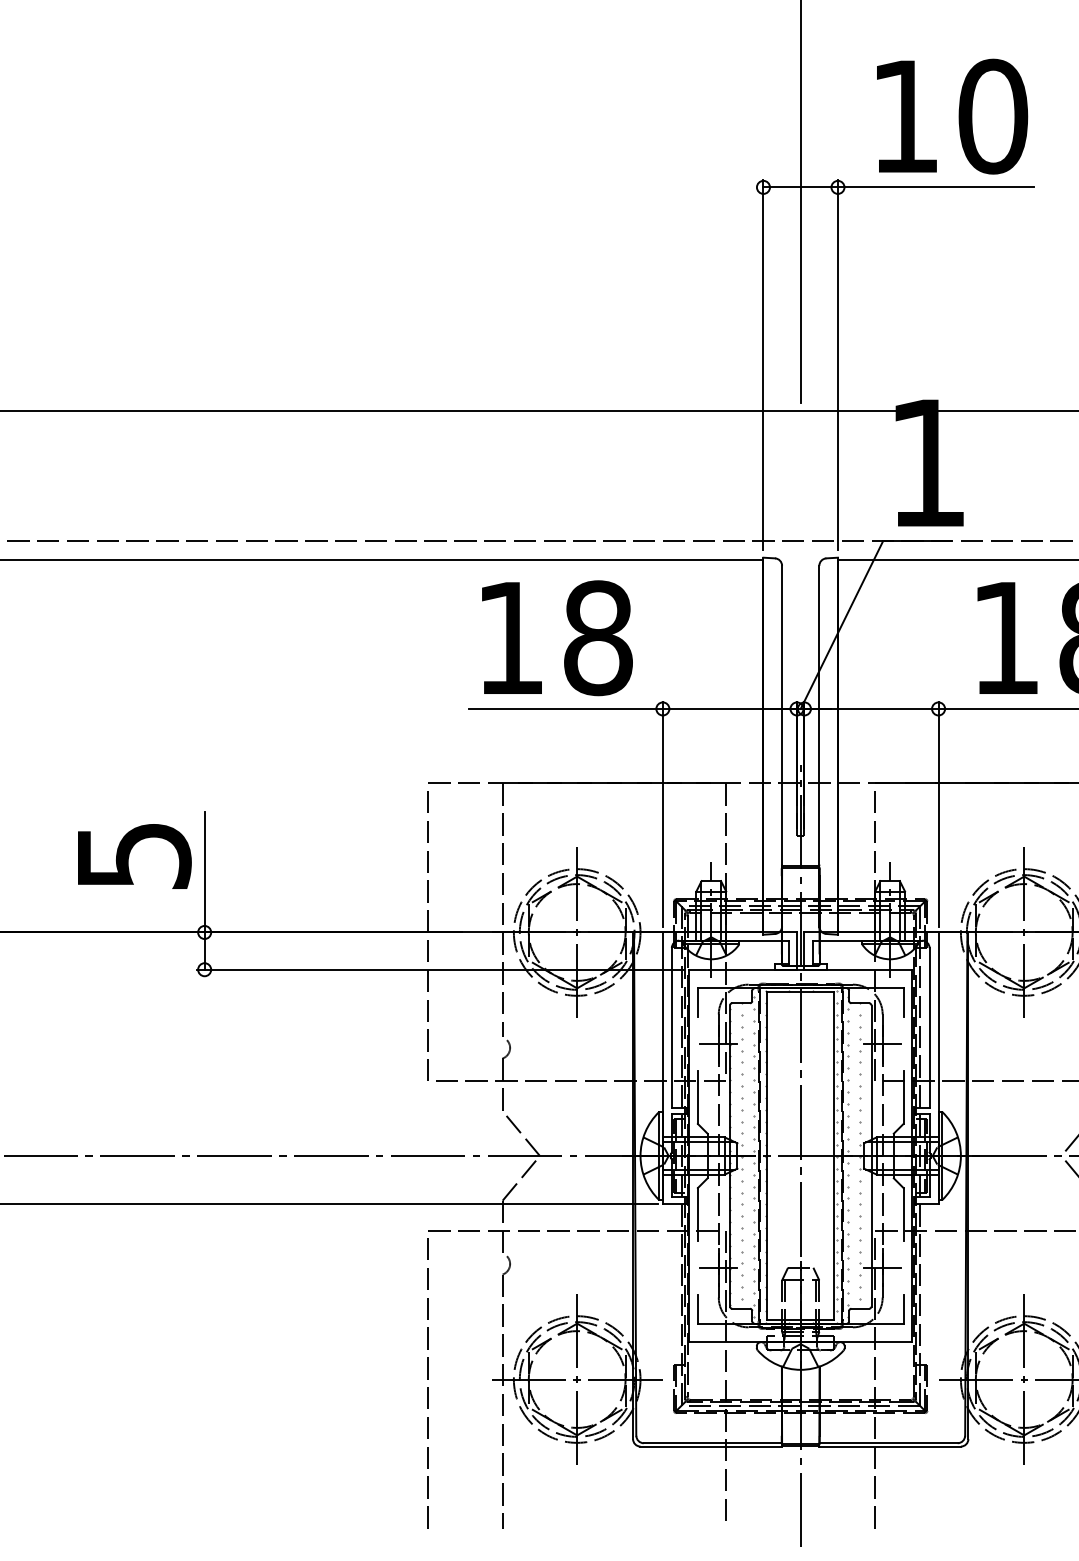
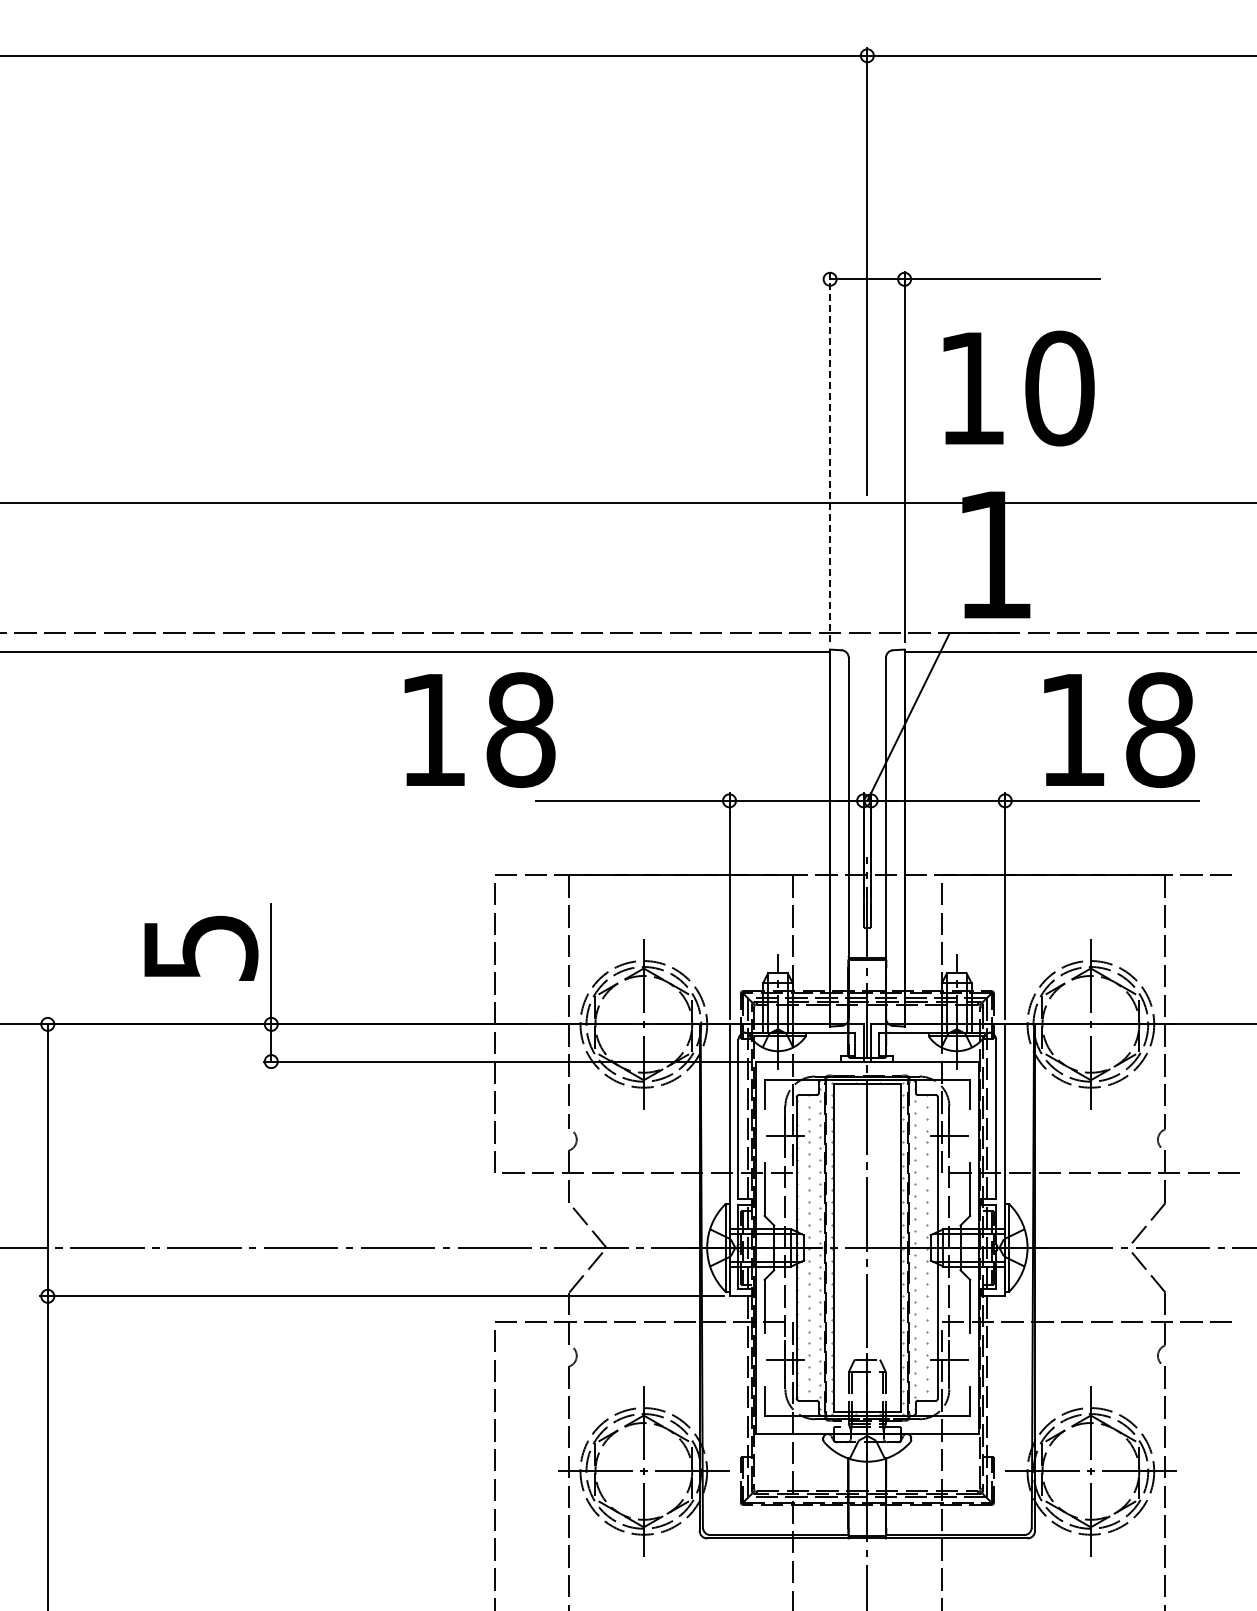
text: (951, 116) -> (1018, 388), moved
line: (763, 364) -> (830, 456), solid -> dashed
text: (556, 637) -> (479, 729), moved

